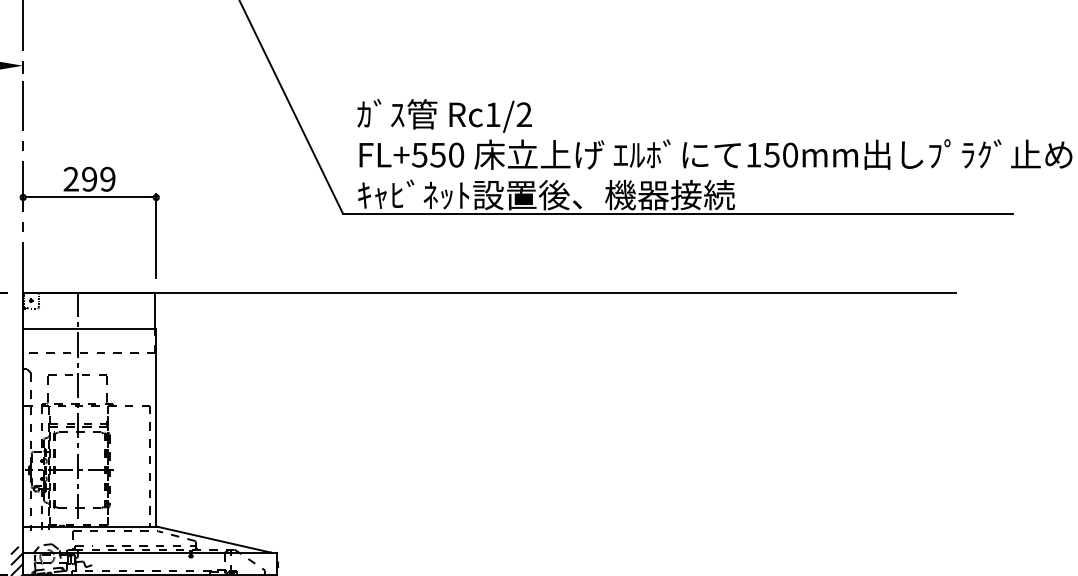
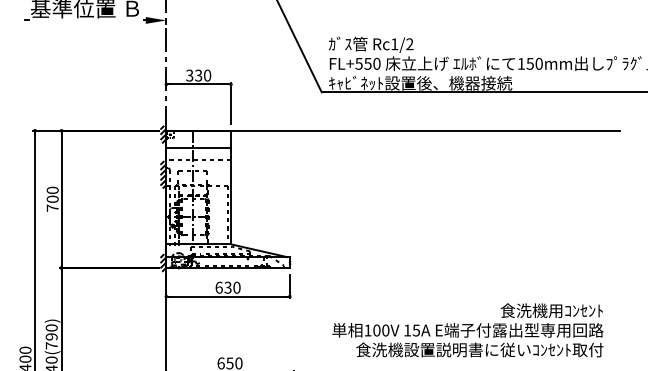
text: (89, 179) -> (198, 75), 299 -> 330
hatch: (17, 300) -> (163, 134), added
hatch: (17, 382) -> (163, 174), added

